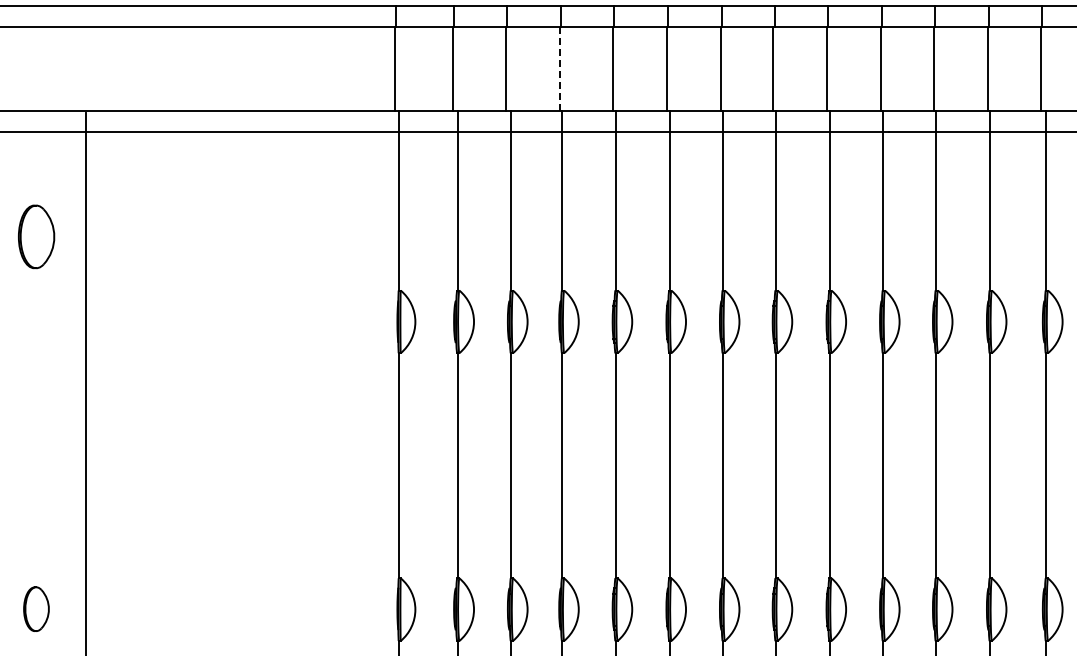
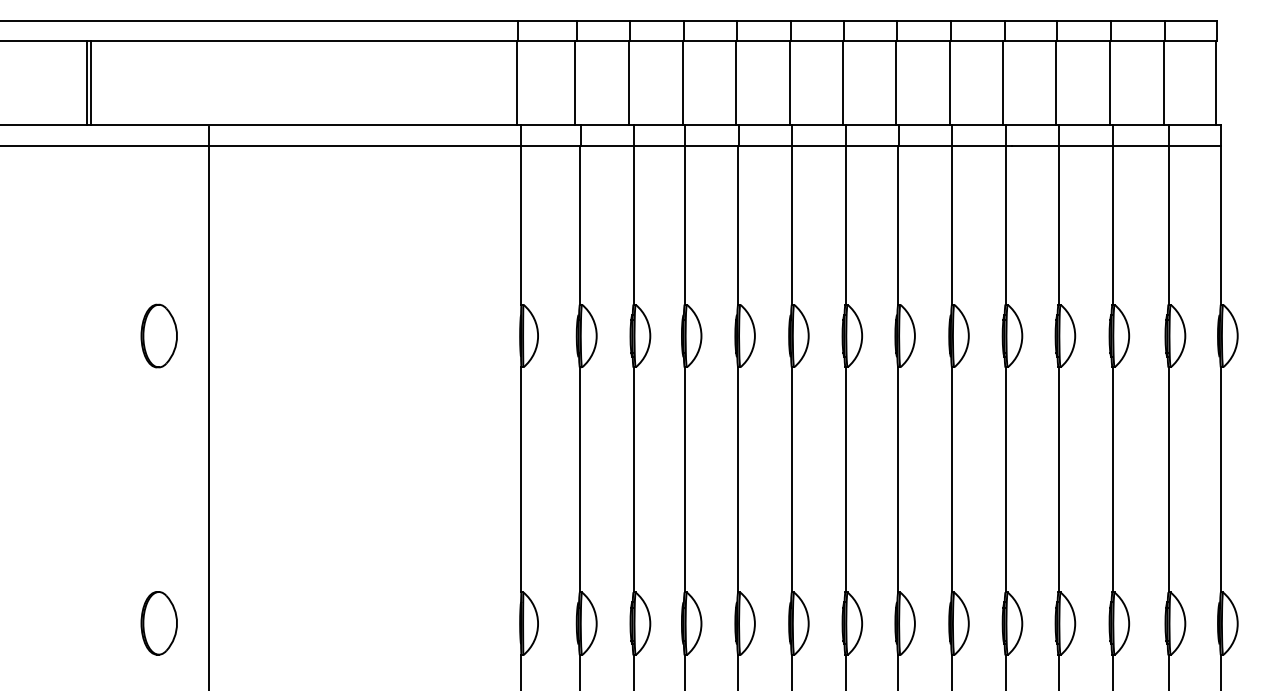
line: (559, 69) -> (682, 83), dashed -> solid
part: (35, 236) -> (158, 335), moved
part: (35, 609) -> (158, 623), size x1.43

